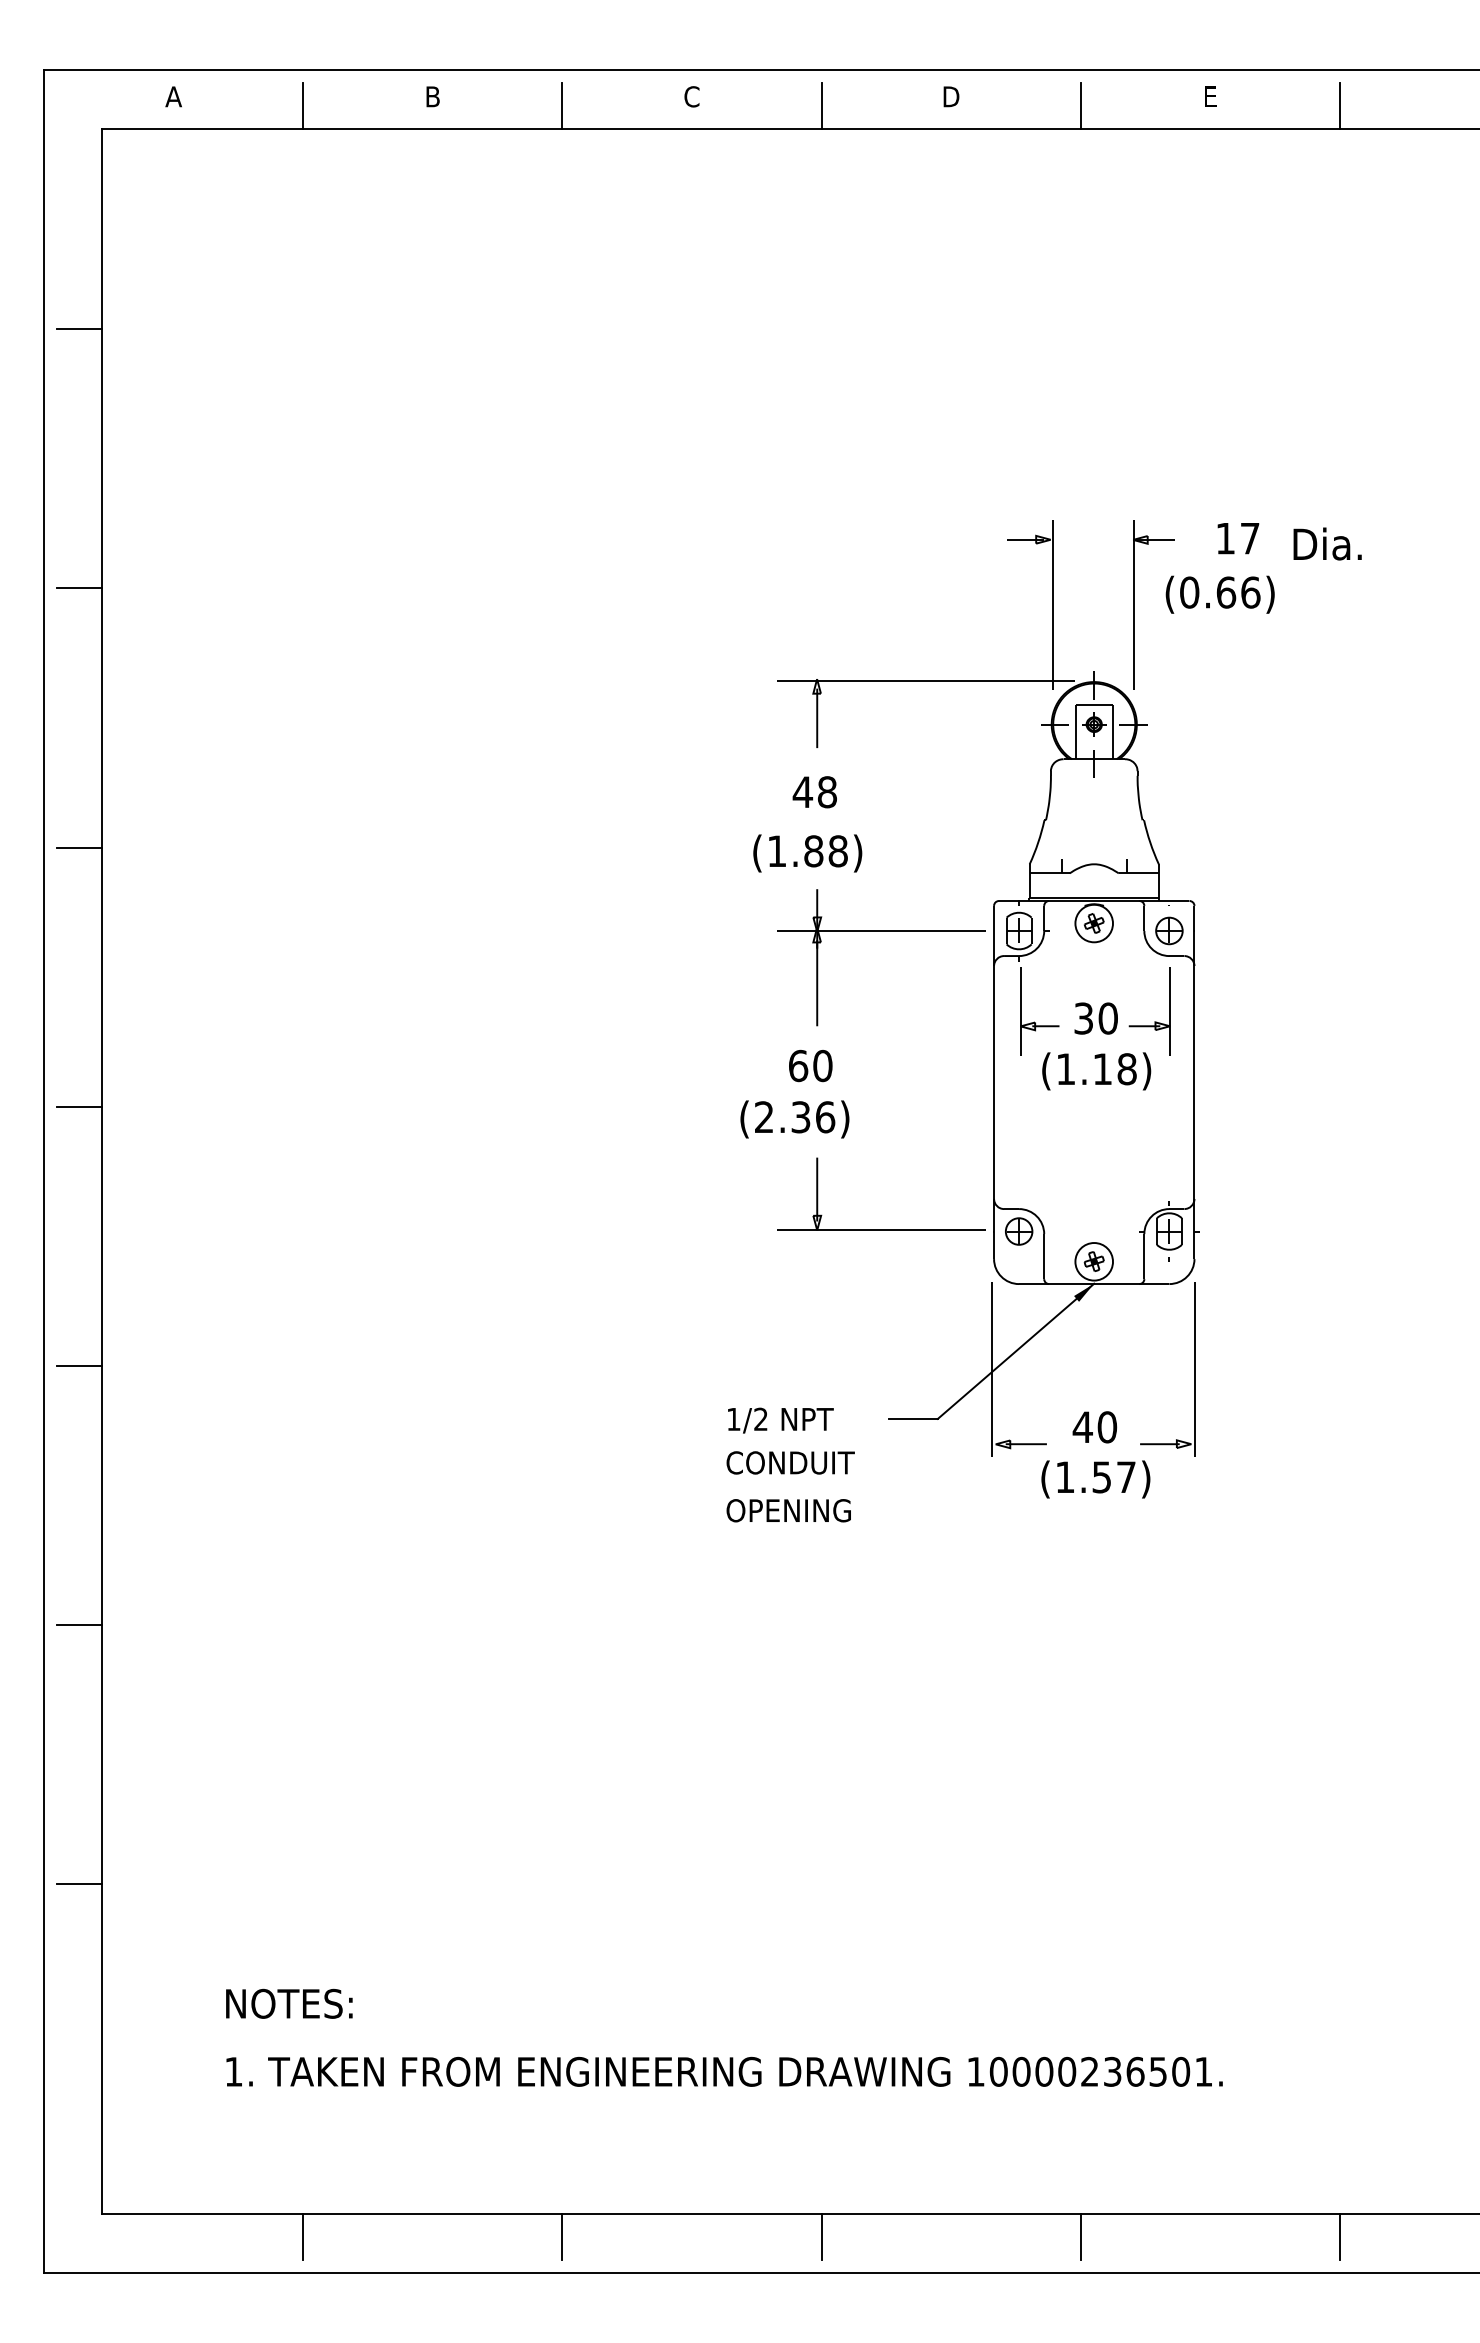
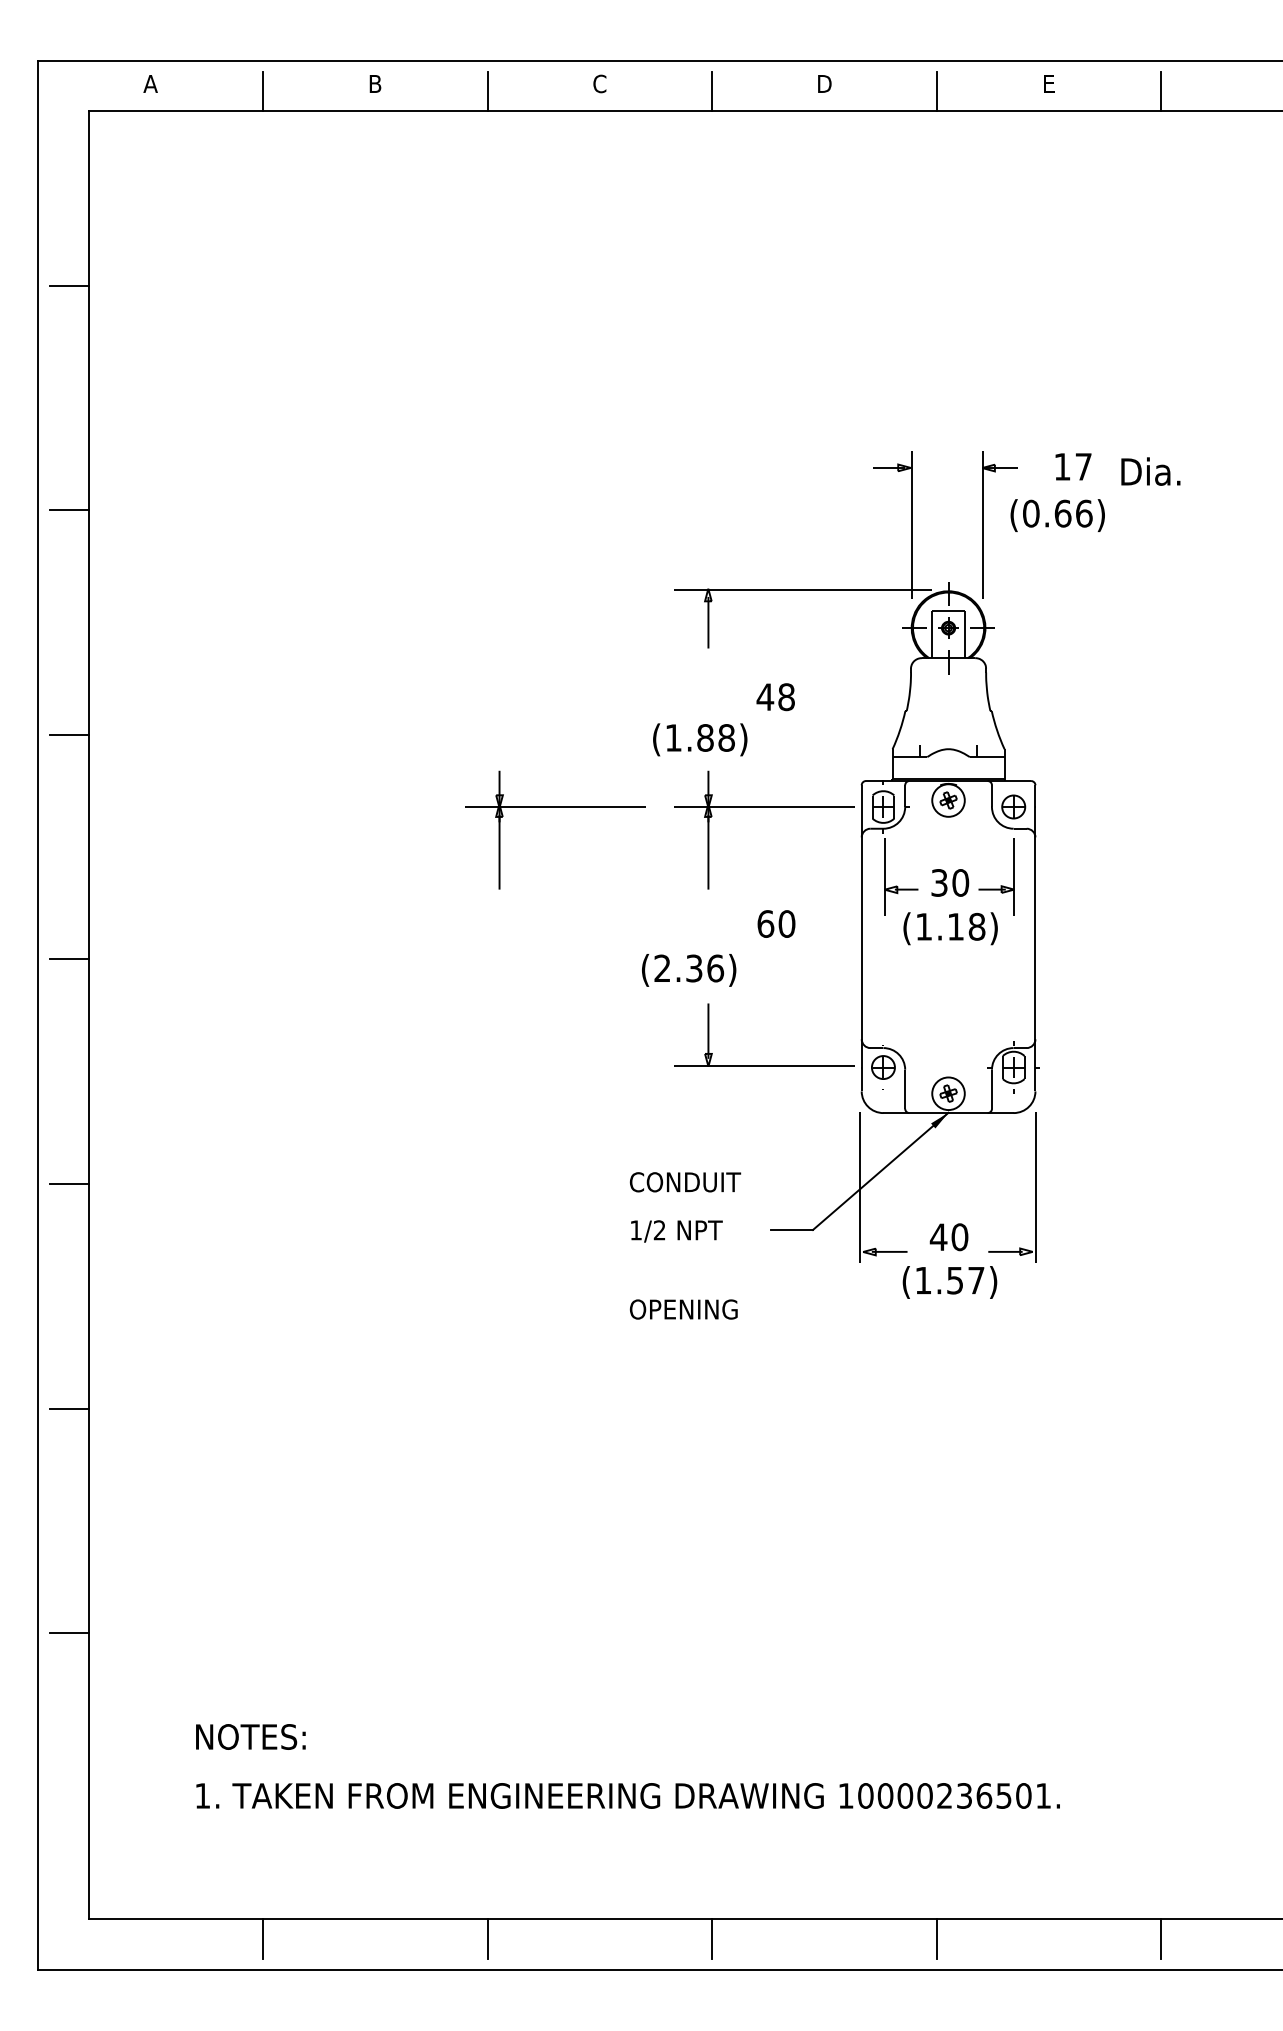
text: (814, 792) -> (775, 697), moved
part: (640, 931) -> (555, 807), added
text: (810, 1065) -> (776, 923), moved
text: (790, 1462) -> (685, 1181), moved

